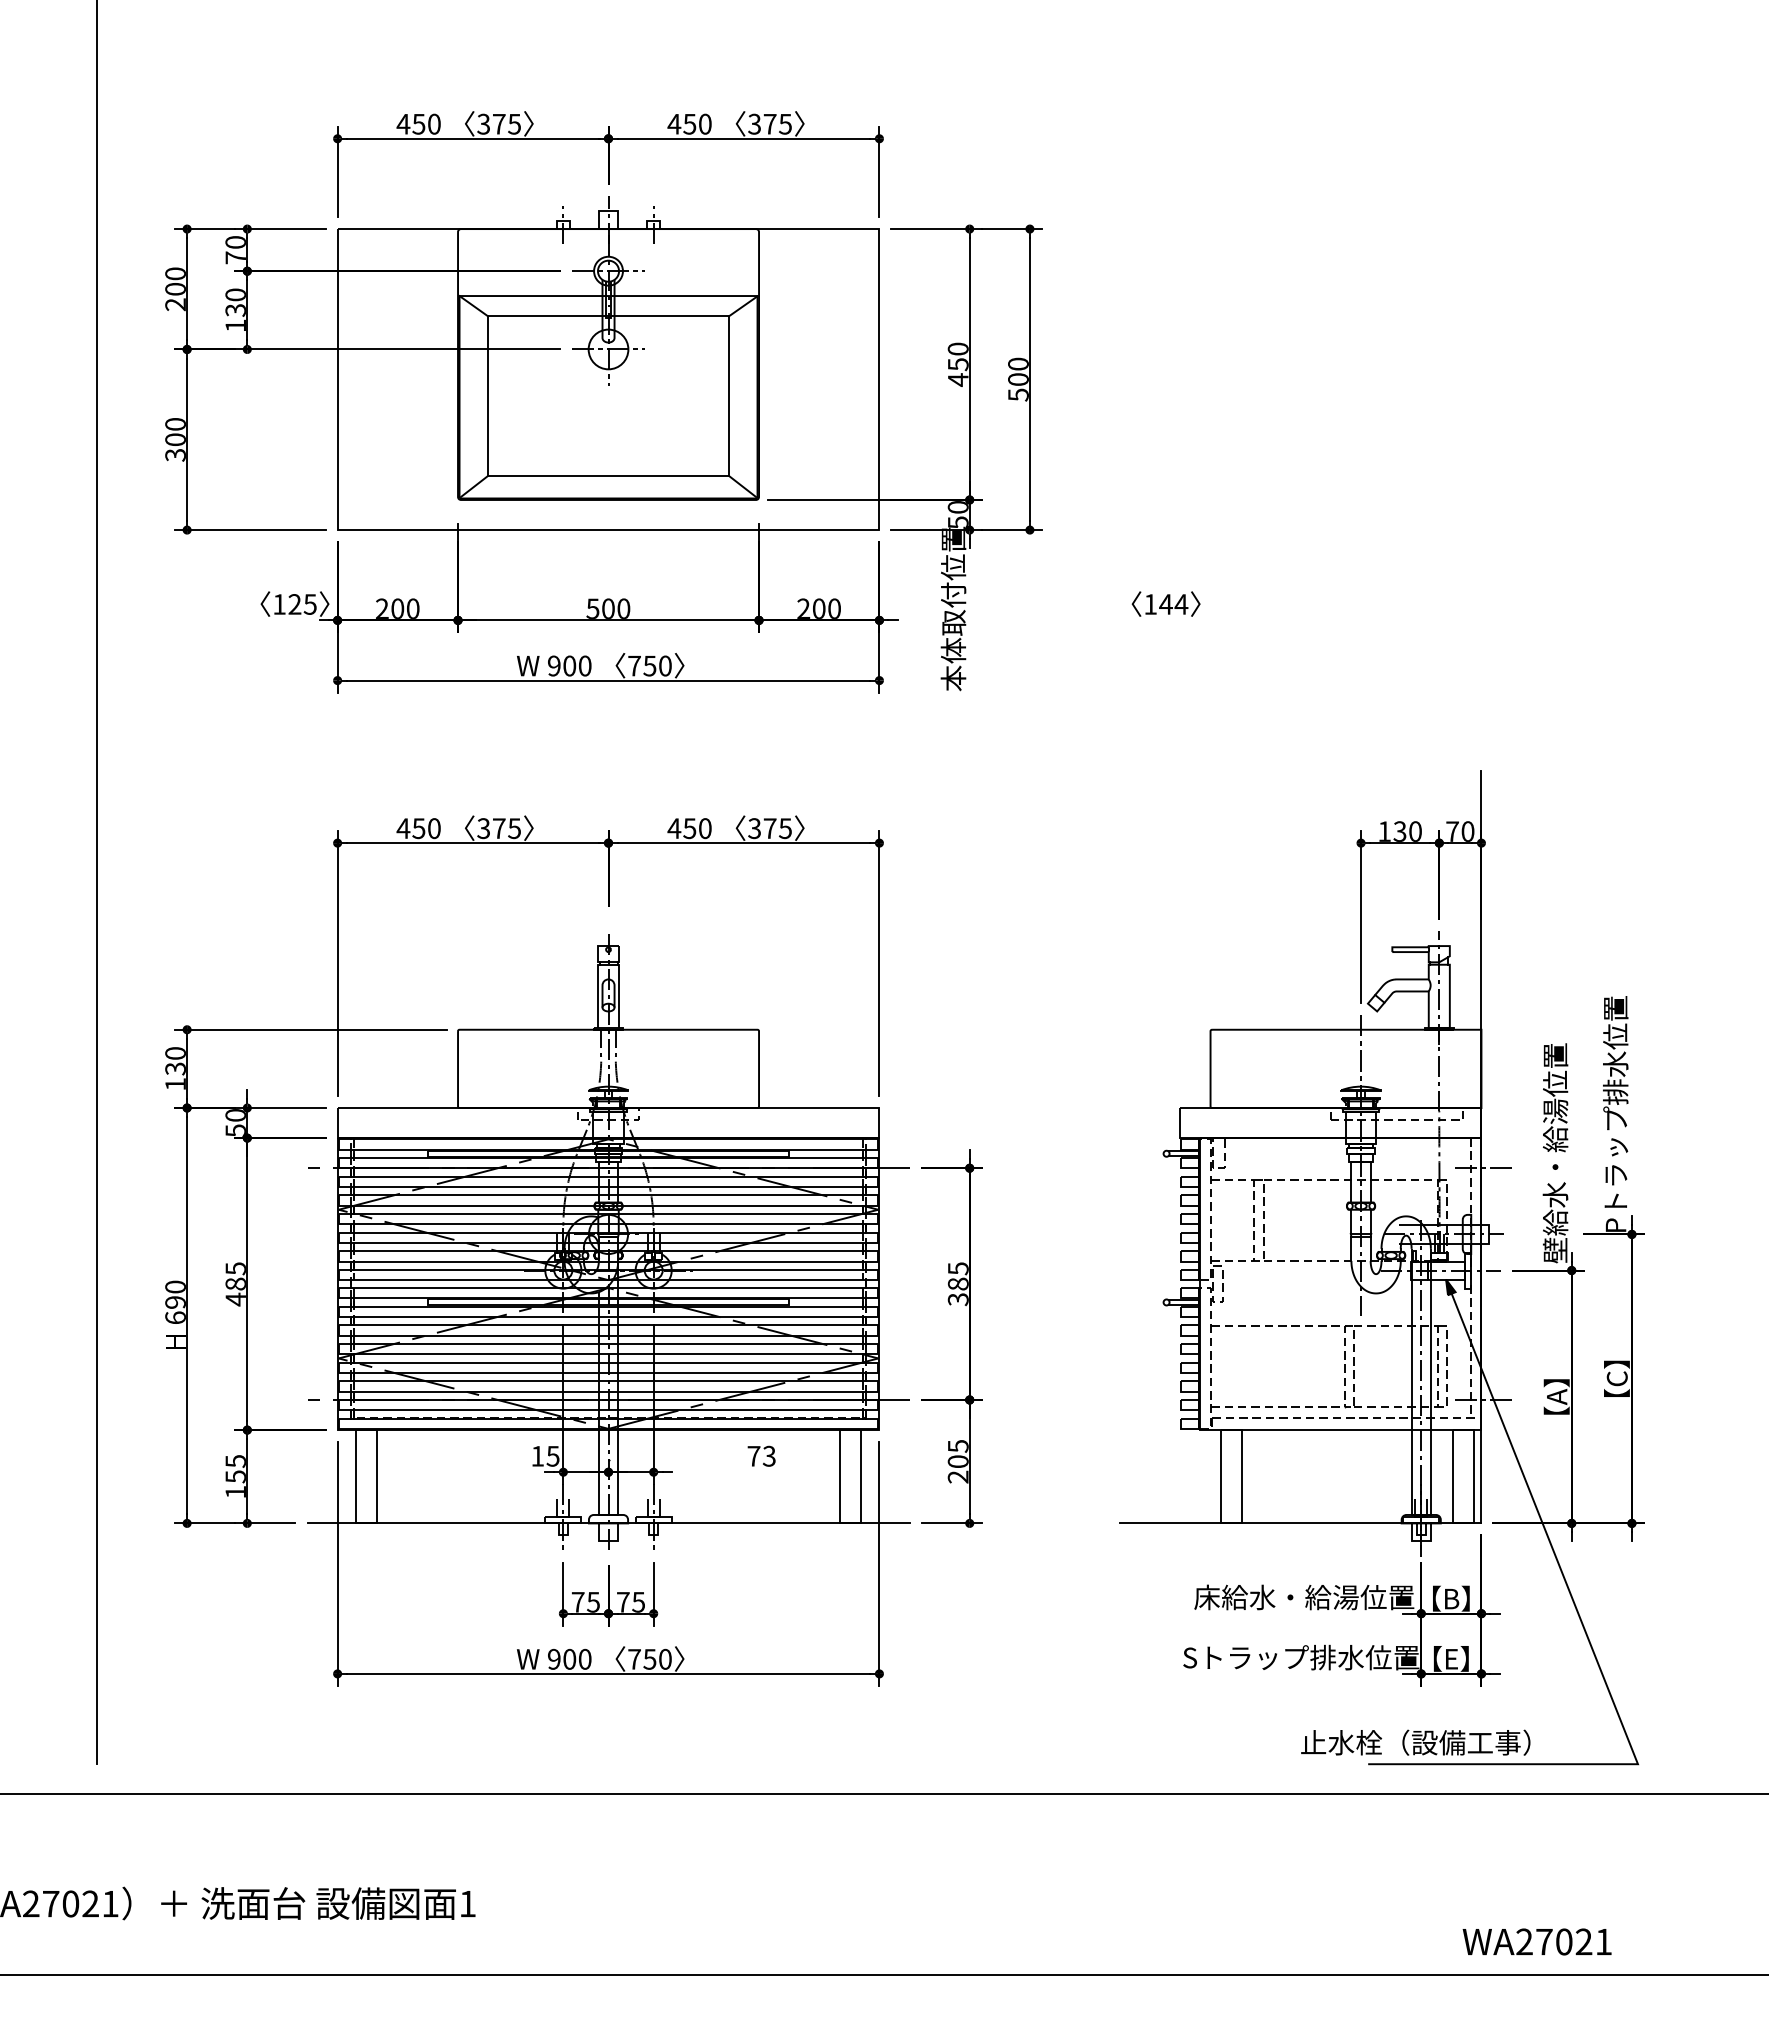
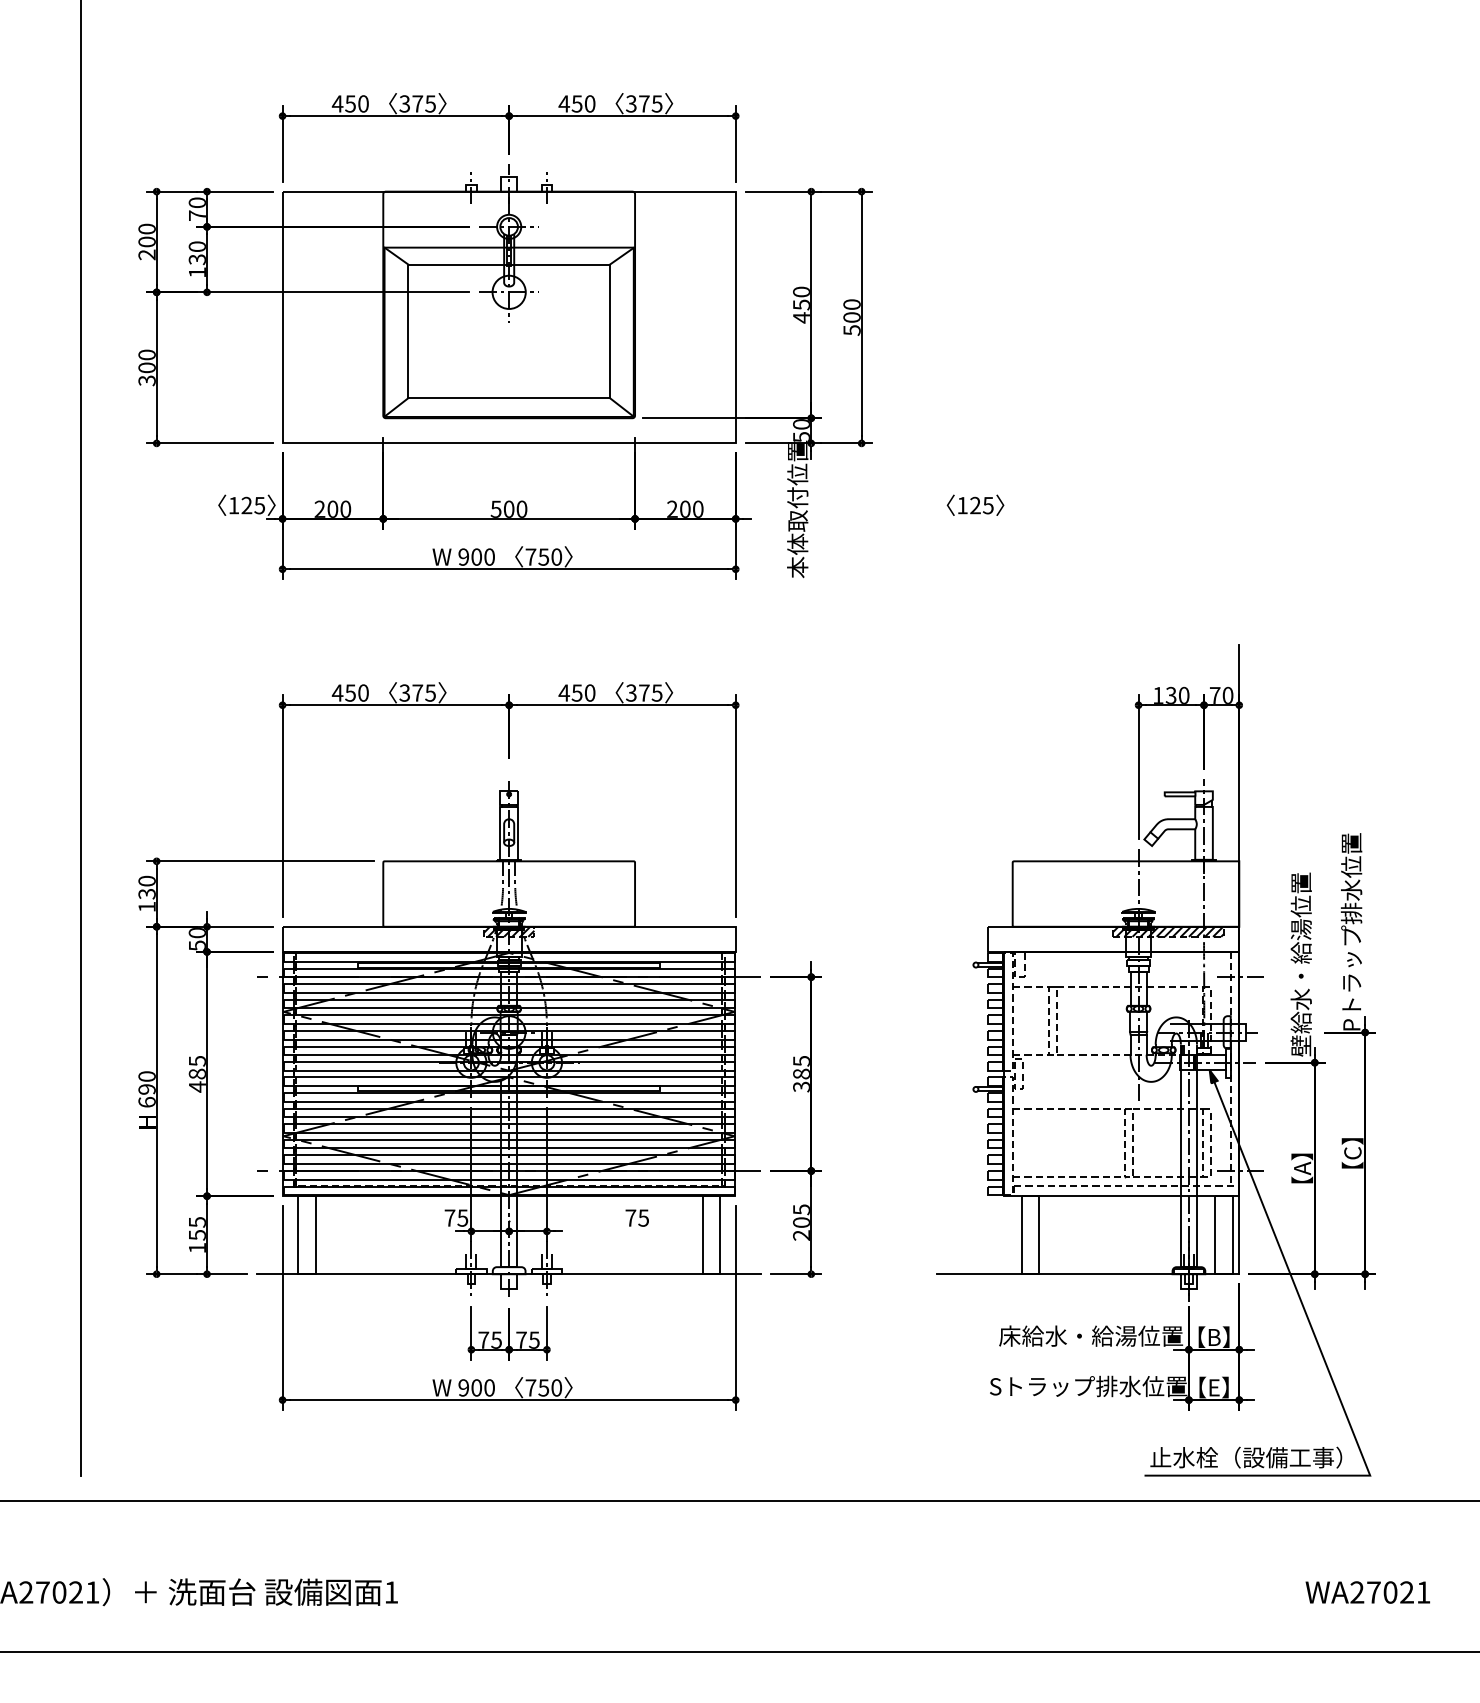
text: (1173, 604) -> (981, 505), 144 -> 125
hatch: (608, 1114) -> (509, 932), added
hatch: (1396, 1114) -> (1168, 932), added
text: (769, 1455) -> (643, 1217), 73 -> 75
text: (537, 1456) -> (449, 1218), 15 -> 75
text: (1415, 1742) -> (1246, 1457), moved
text: (1536, 1941) -> (1367, 1592), moved

